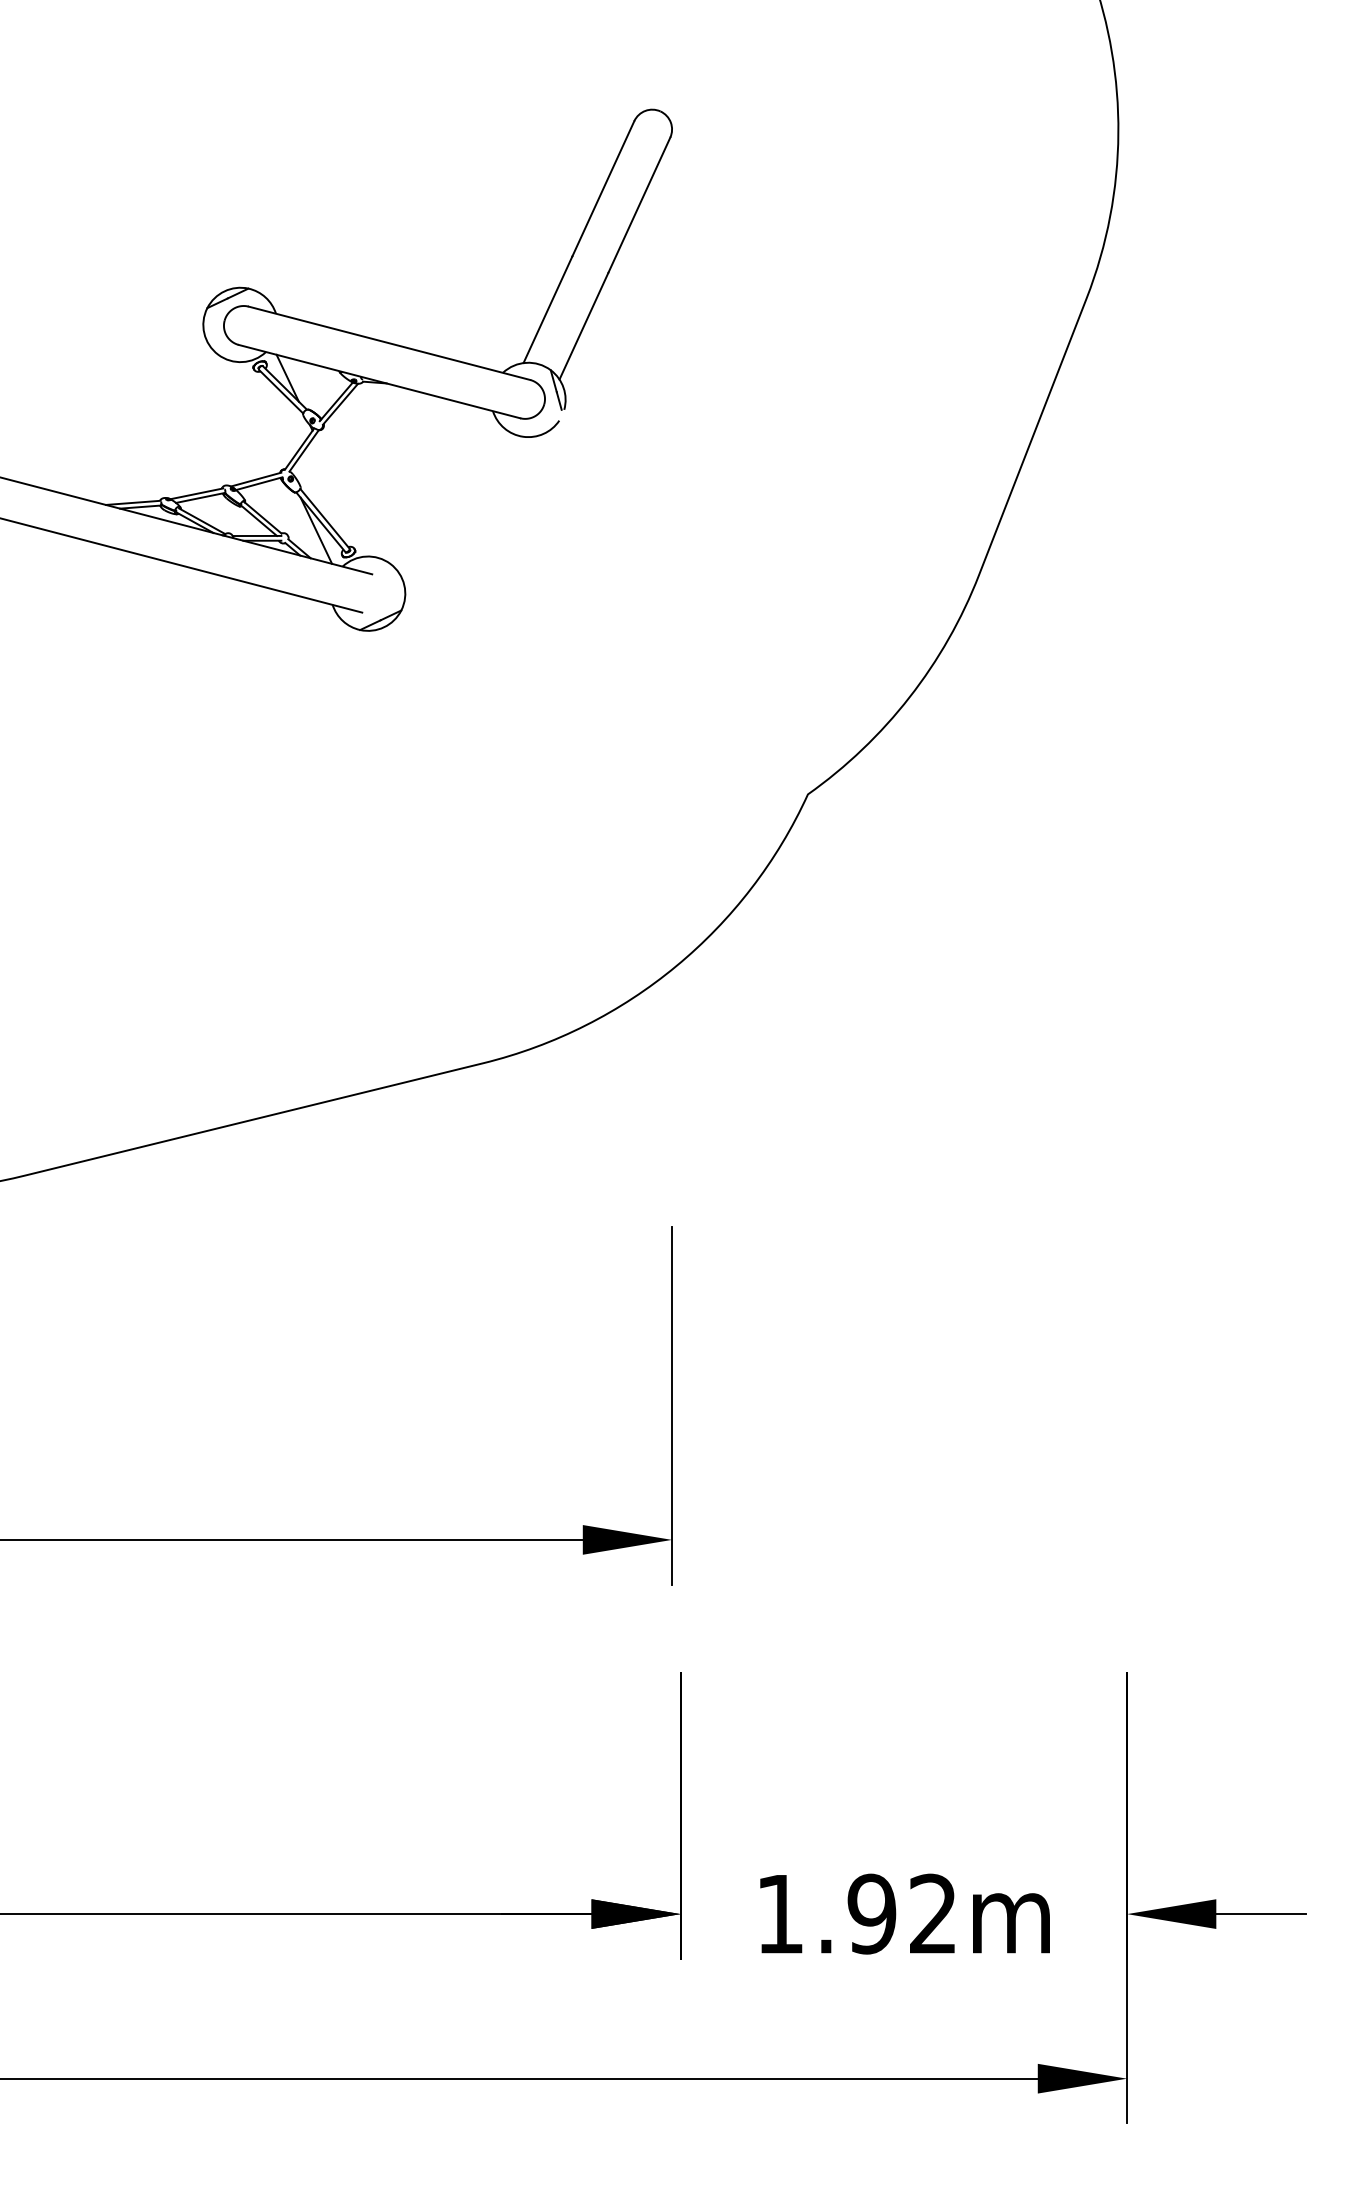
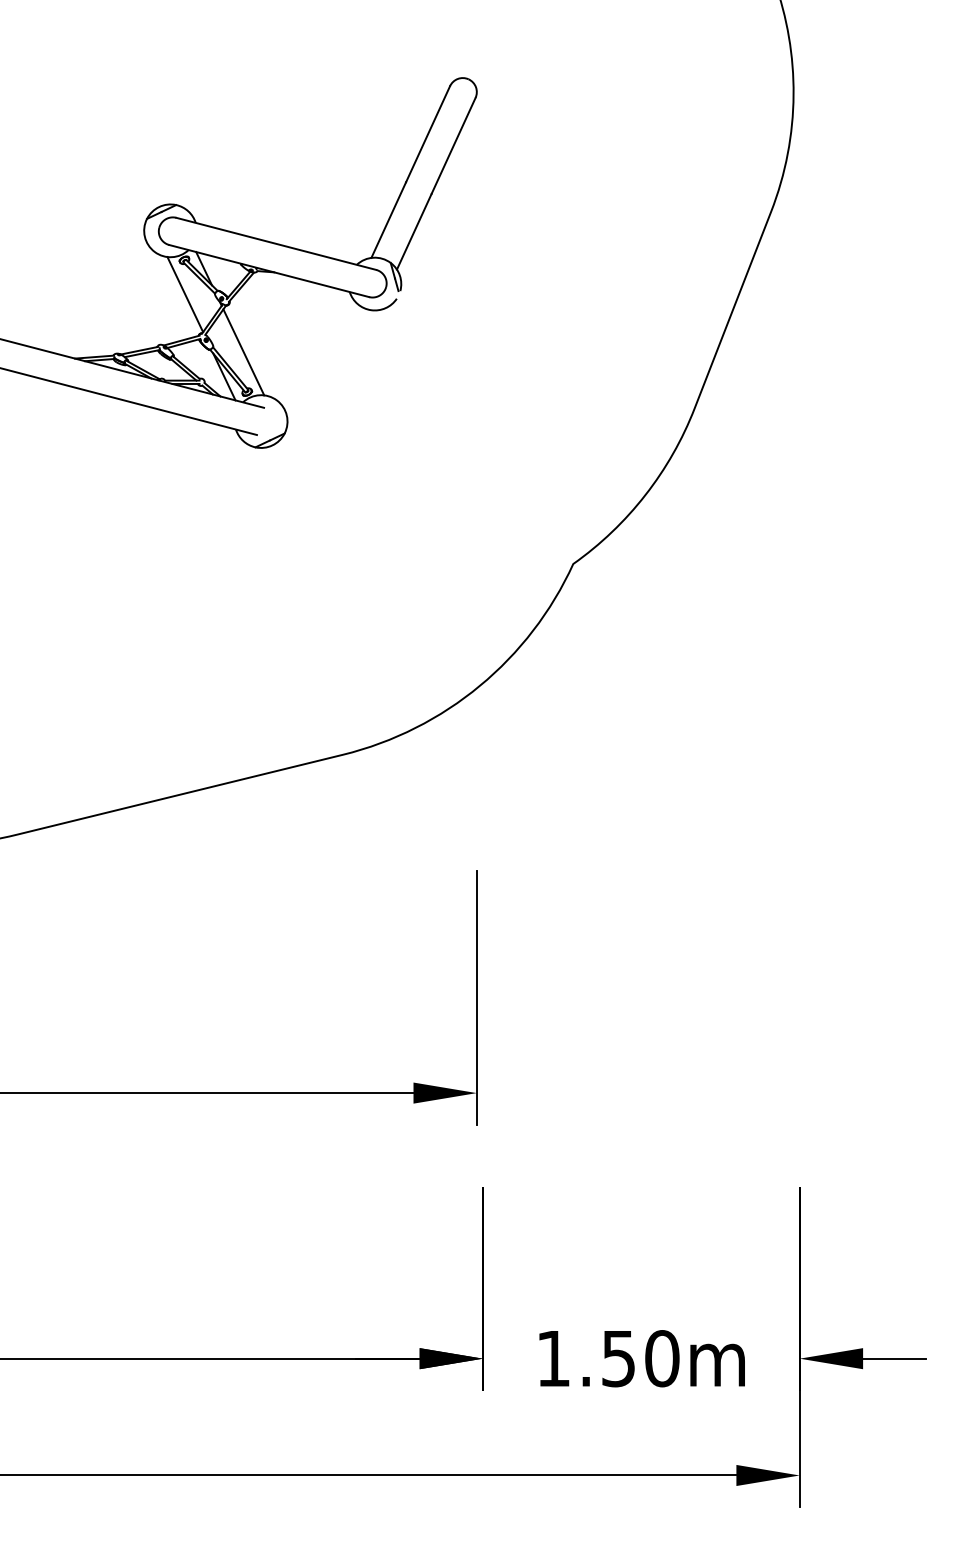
line: (261, 414) -> (185, 294), added
line: (343, 495) -> (243, 351), added
text: (902, 1913) -> (640, 1358), 1.92m -> 1.50m

